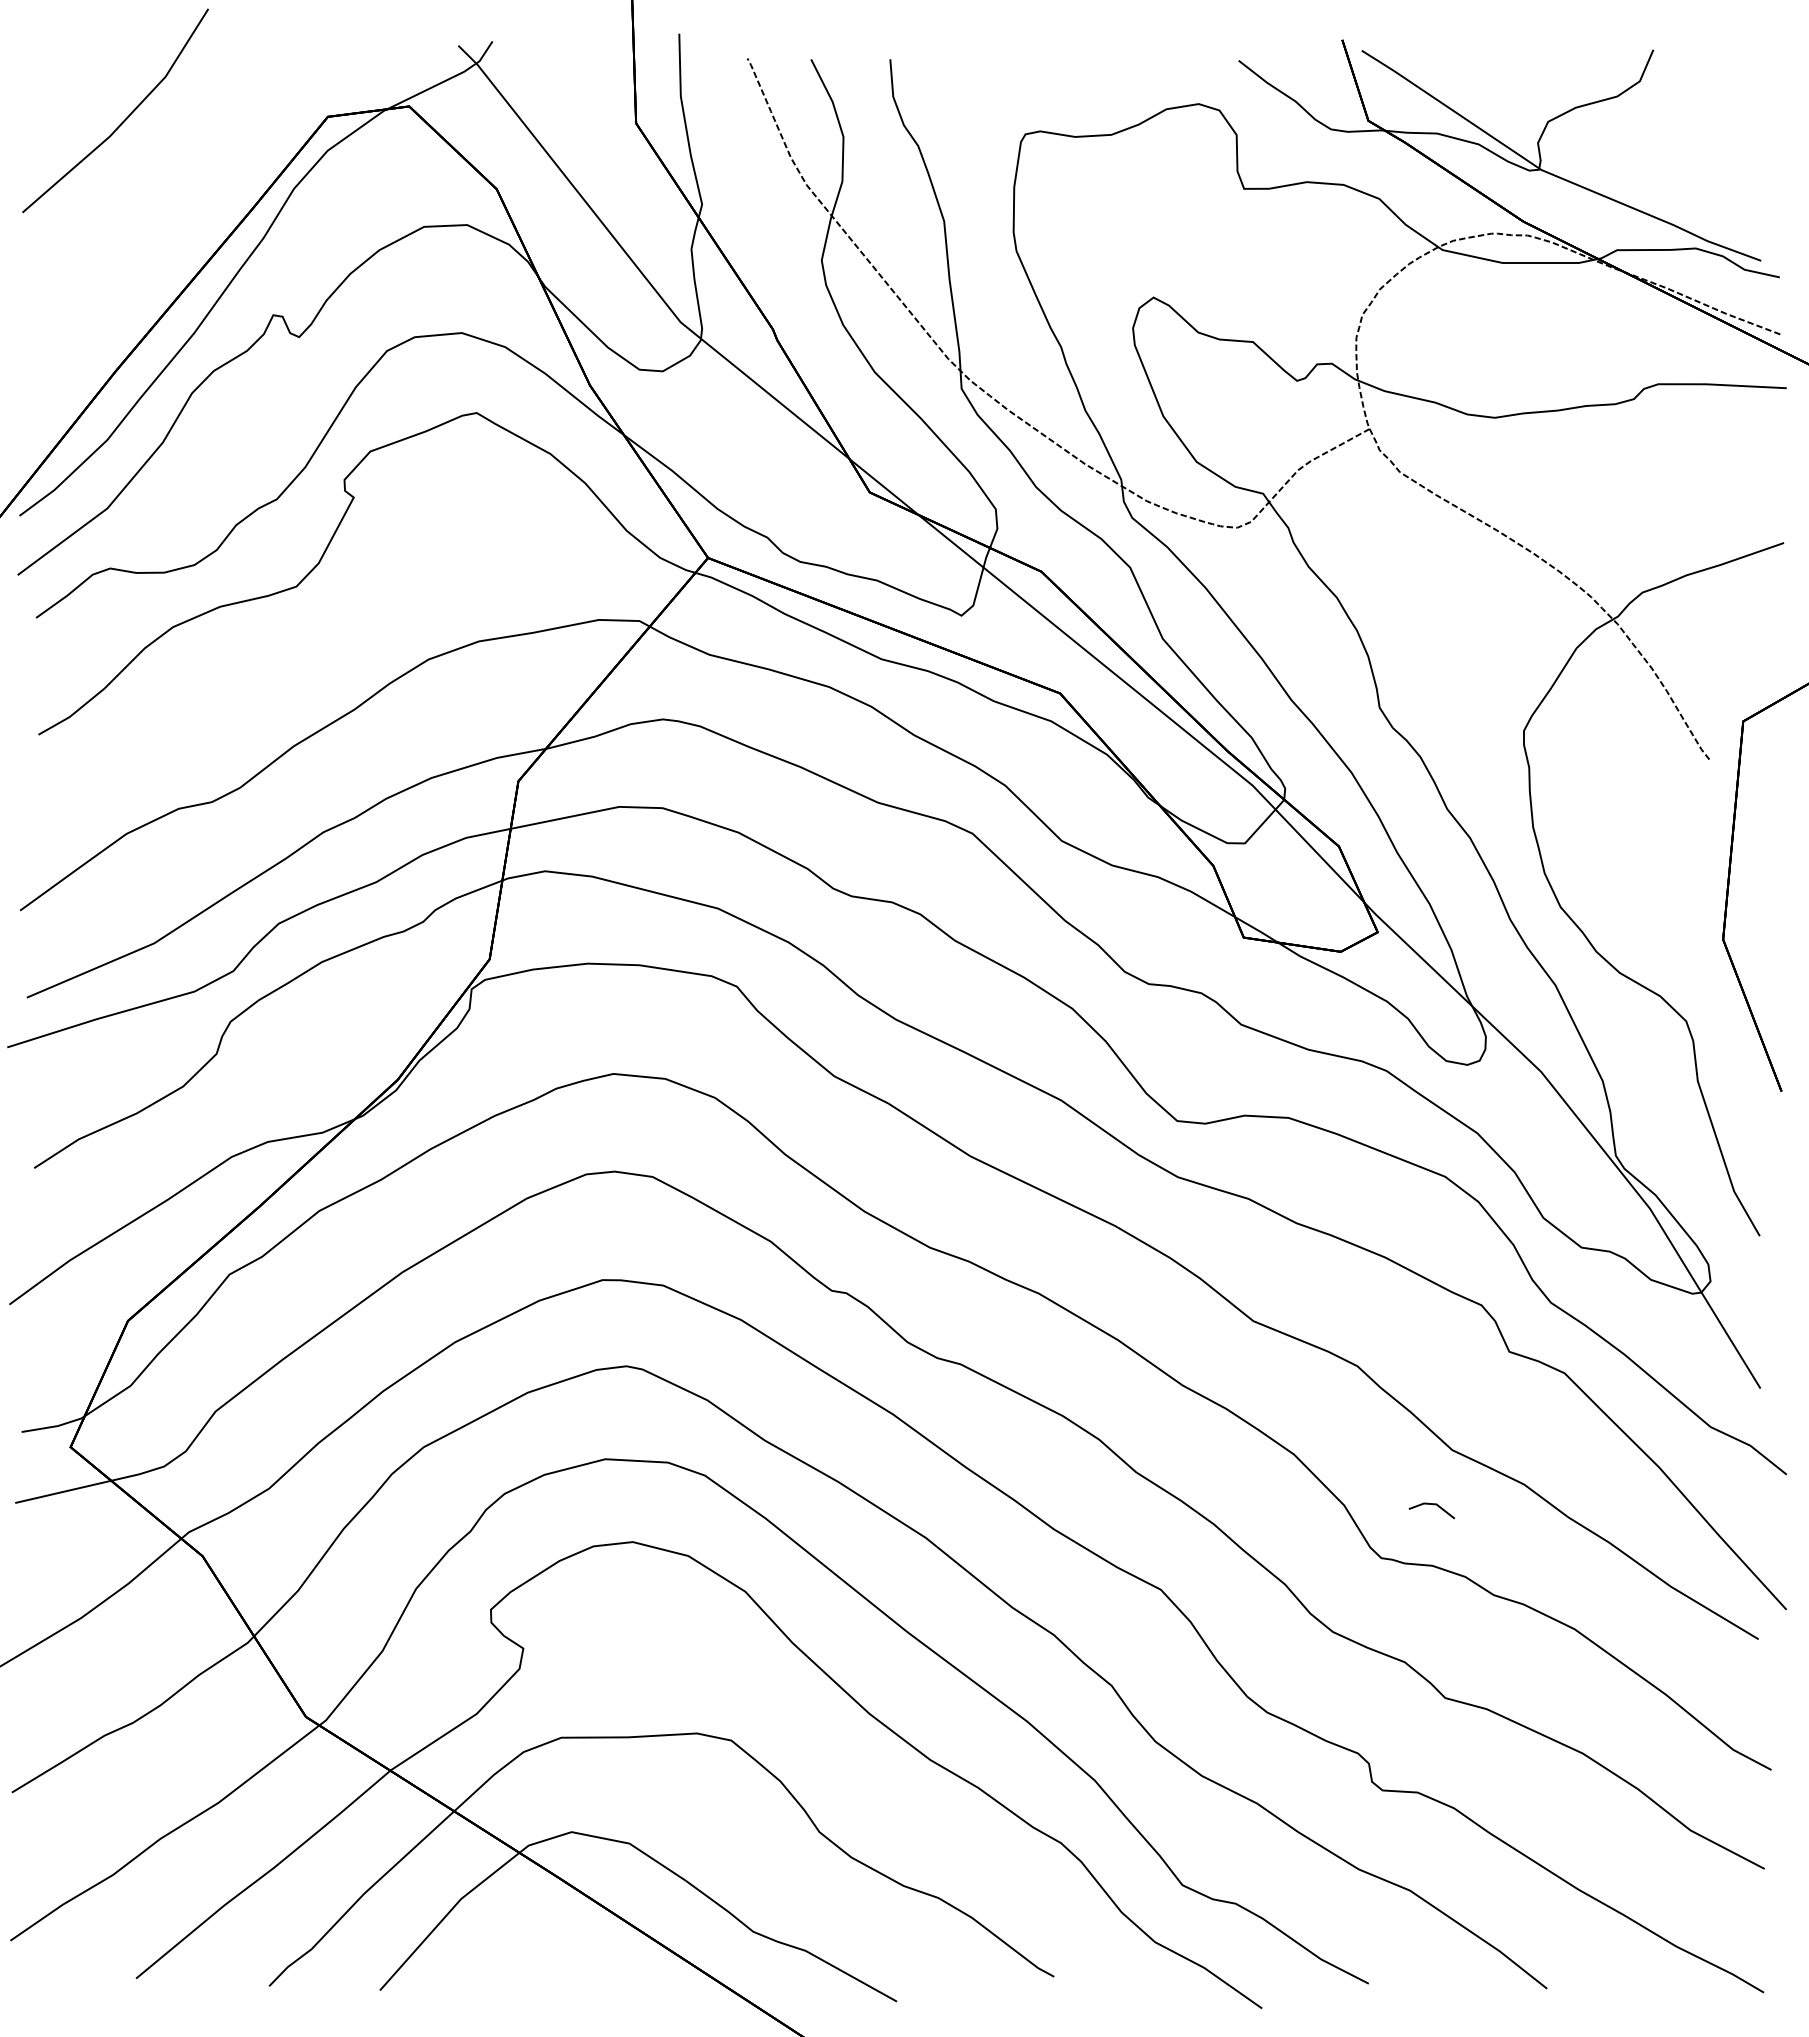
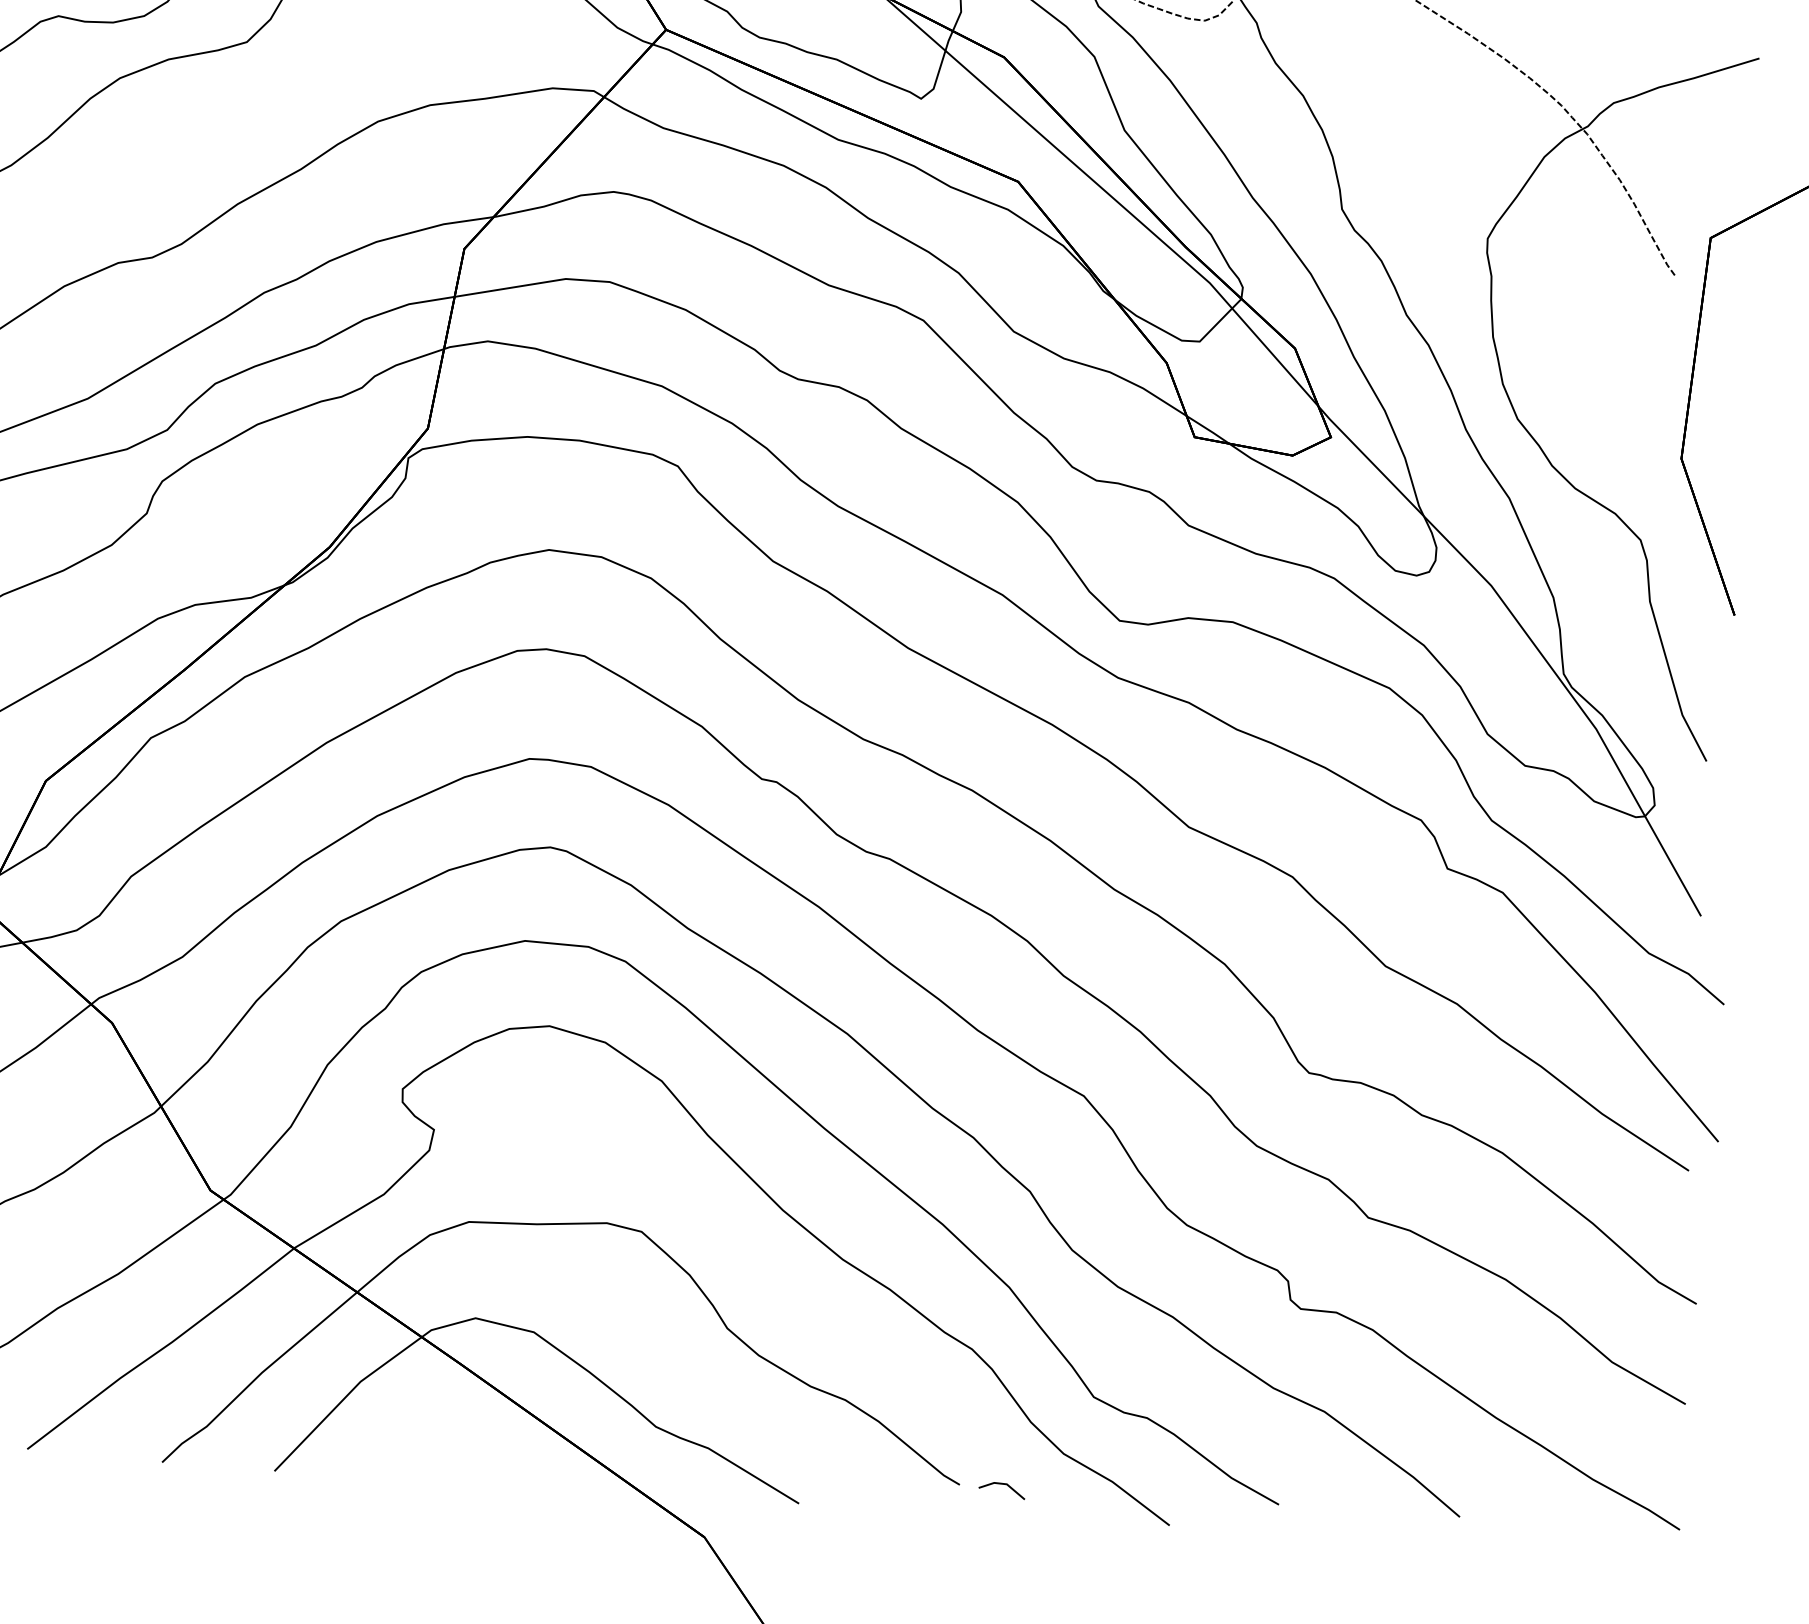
line: (1433, 1505) -> (1003, 1485), moved

